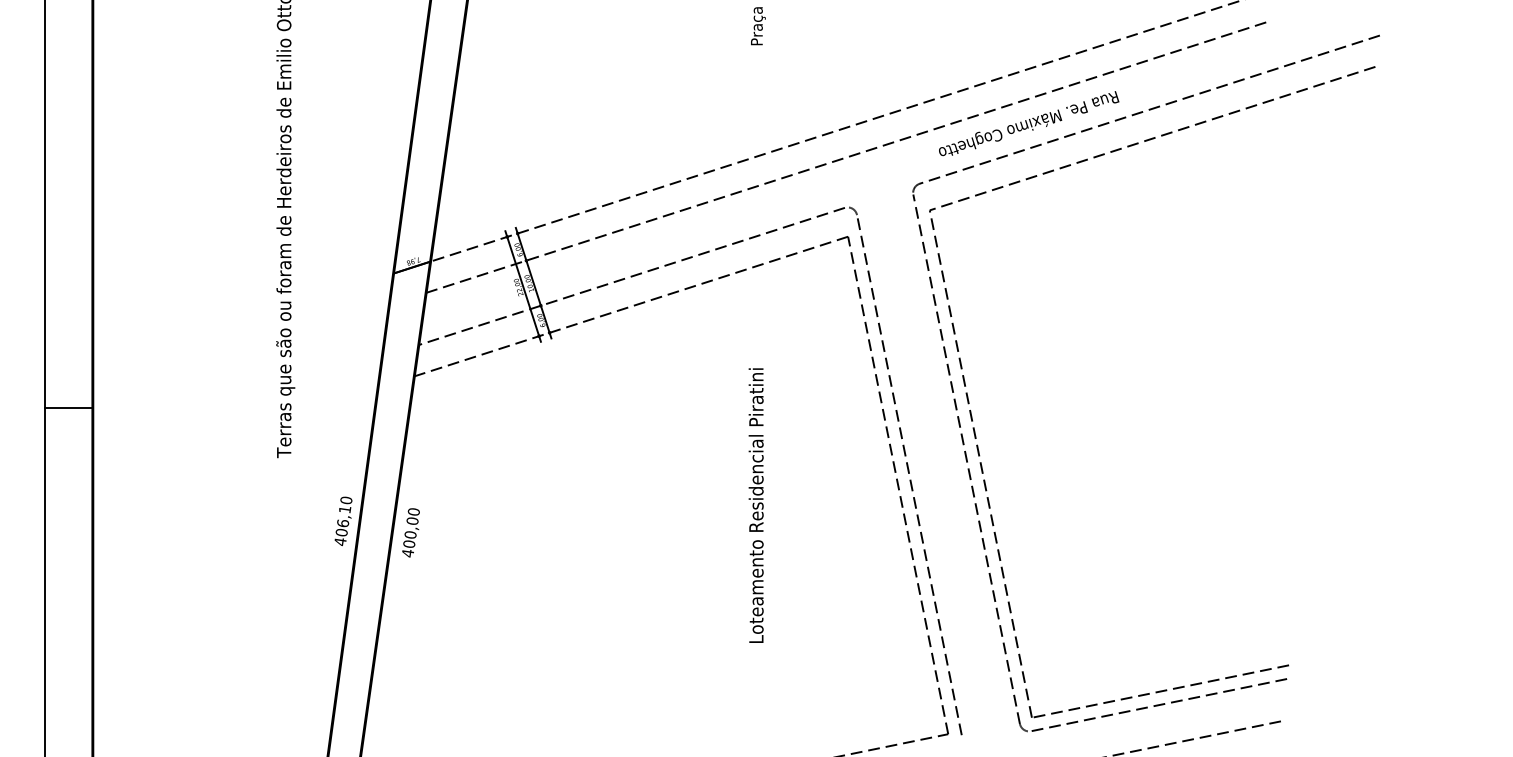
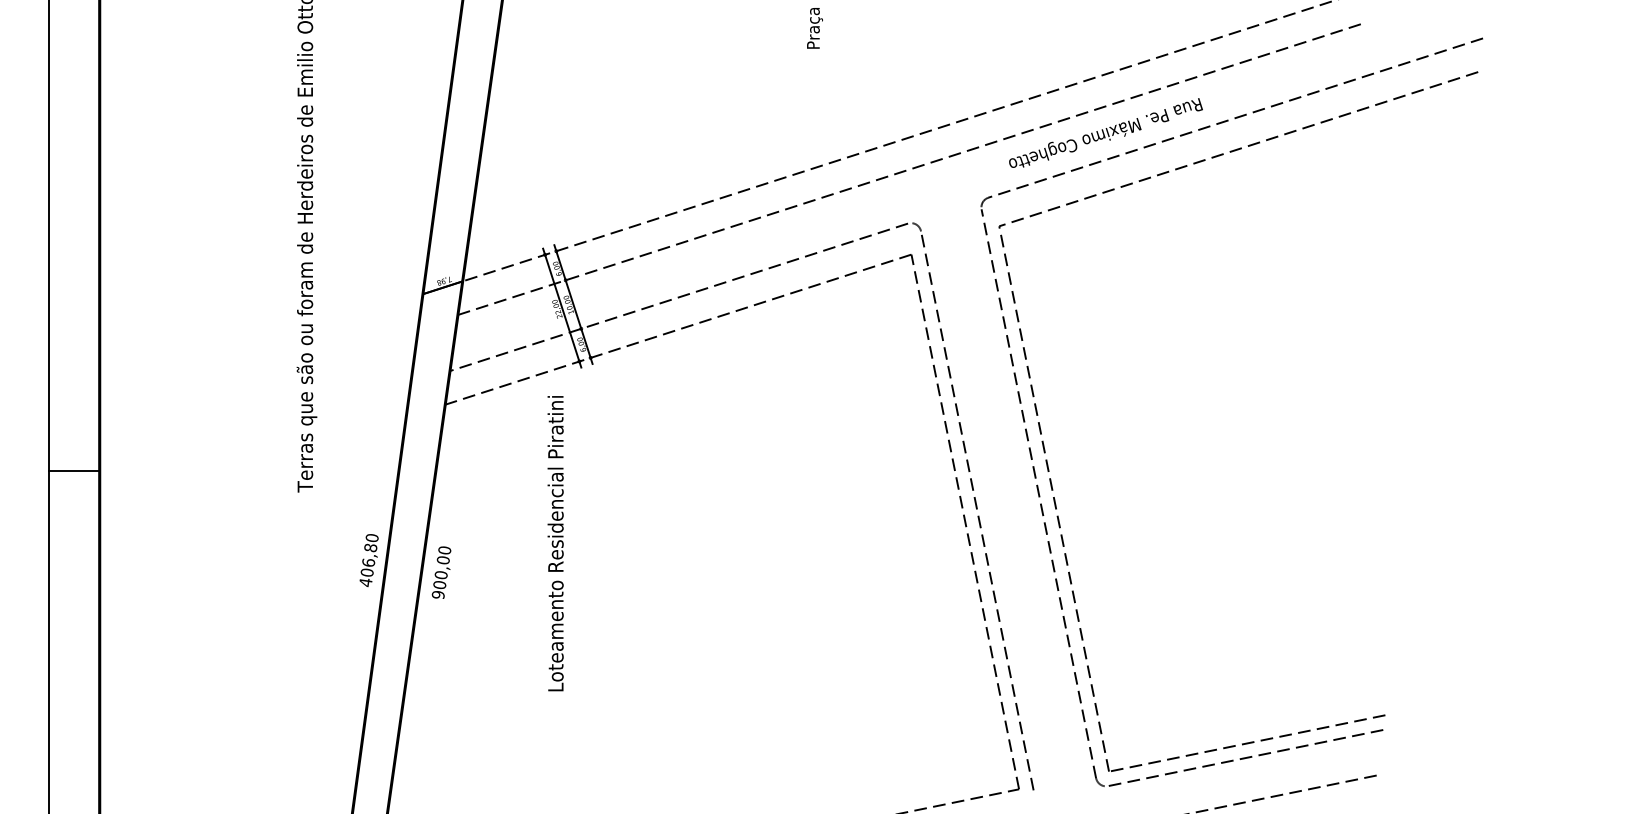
line: (68, 407) -> (73, 471), moved
text: (756, 505) -> (555, 543), moved
text: (344, 509) -> (370, 547), 406,10 -> 406,80
text: (407, 553) -> (437, 595), 400,00 -> 900,00

